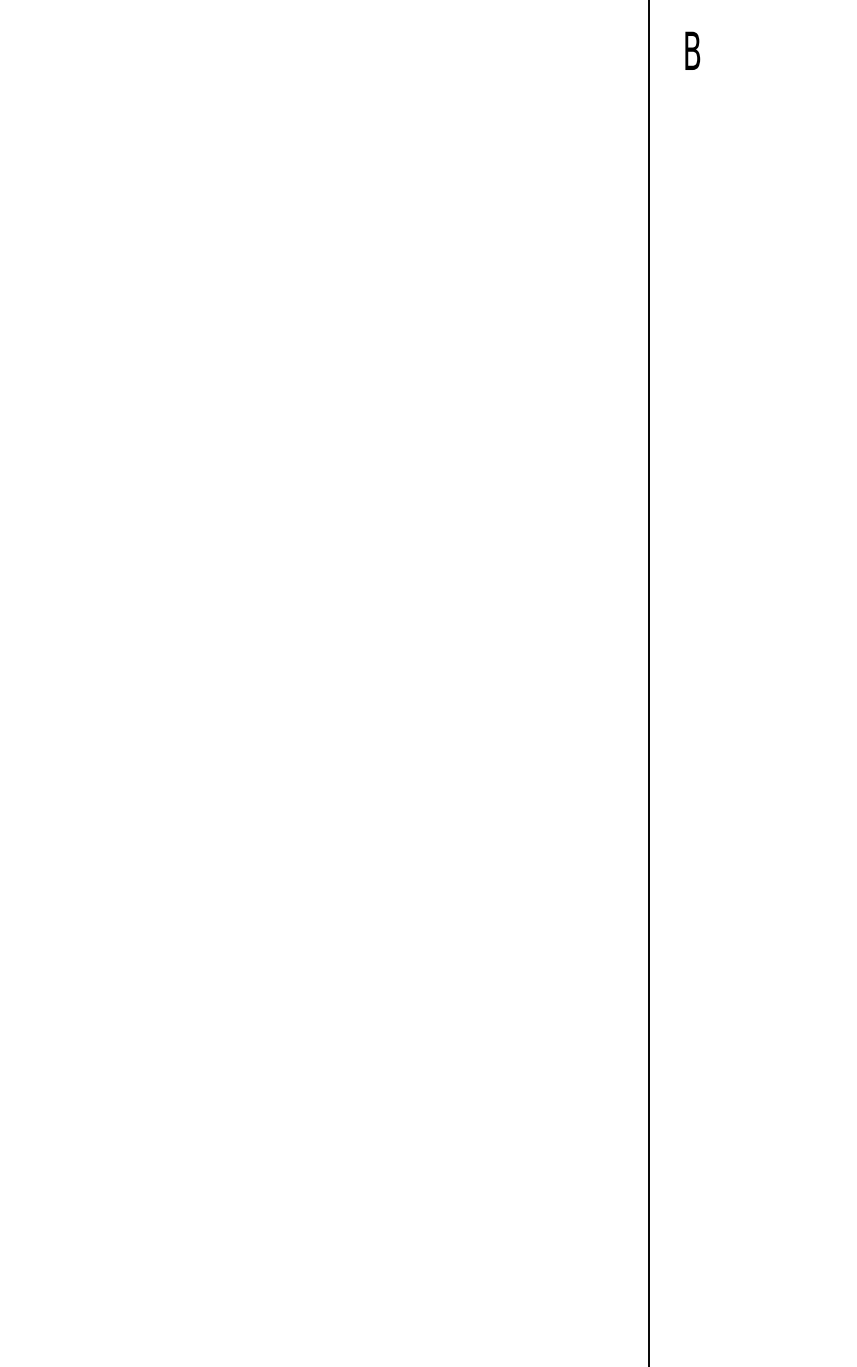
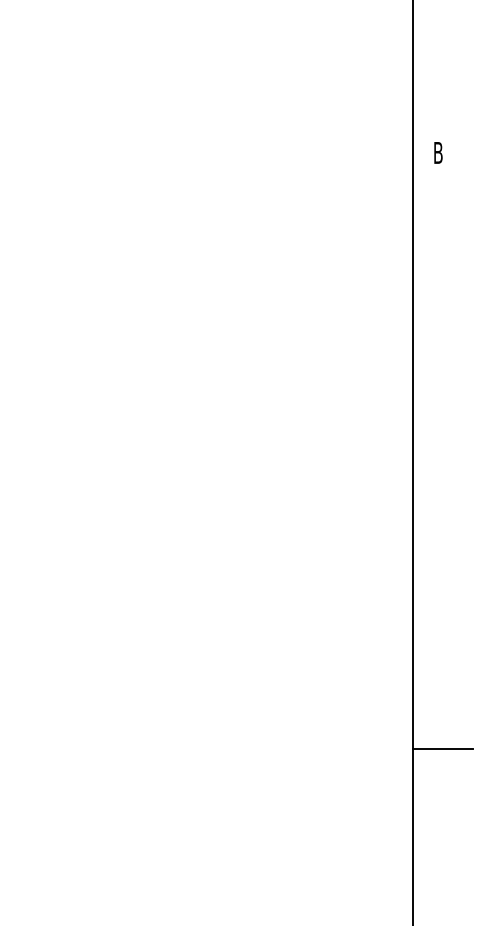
line: (699, 1093) -> (442, 748), added

